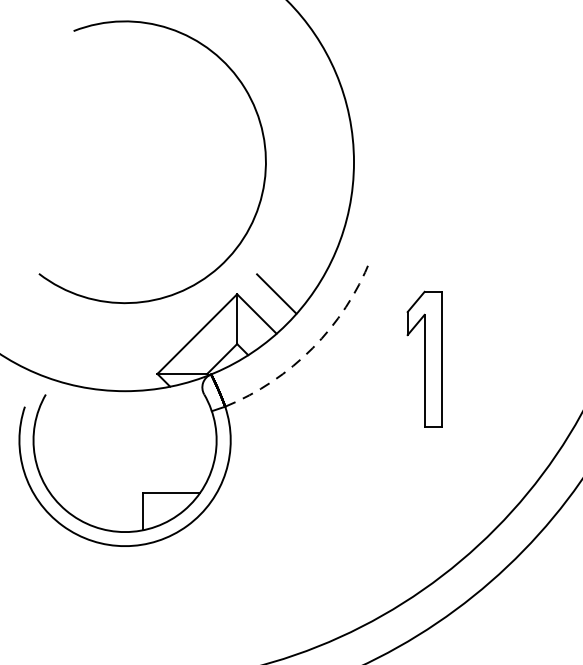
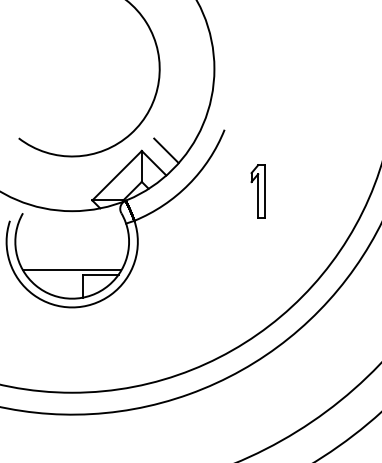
arc: (312, 348) -> (188, 184), dashed -> solid
part: (423, 359) -> (257, 191), size x0.62
line: (123, 486) -> (71, 270), added

